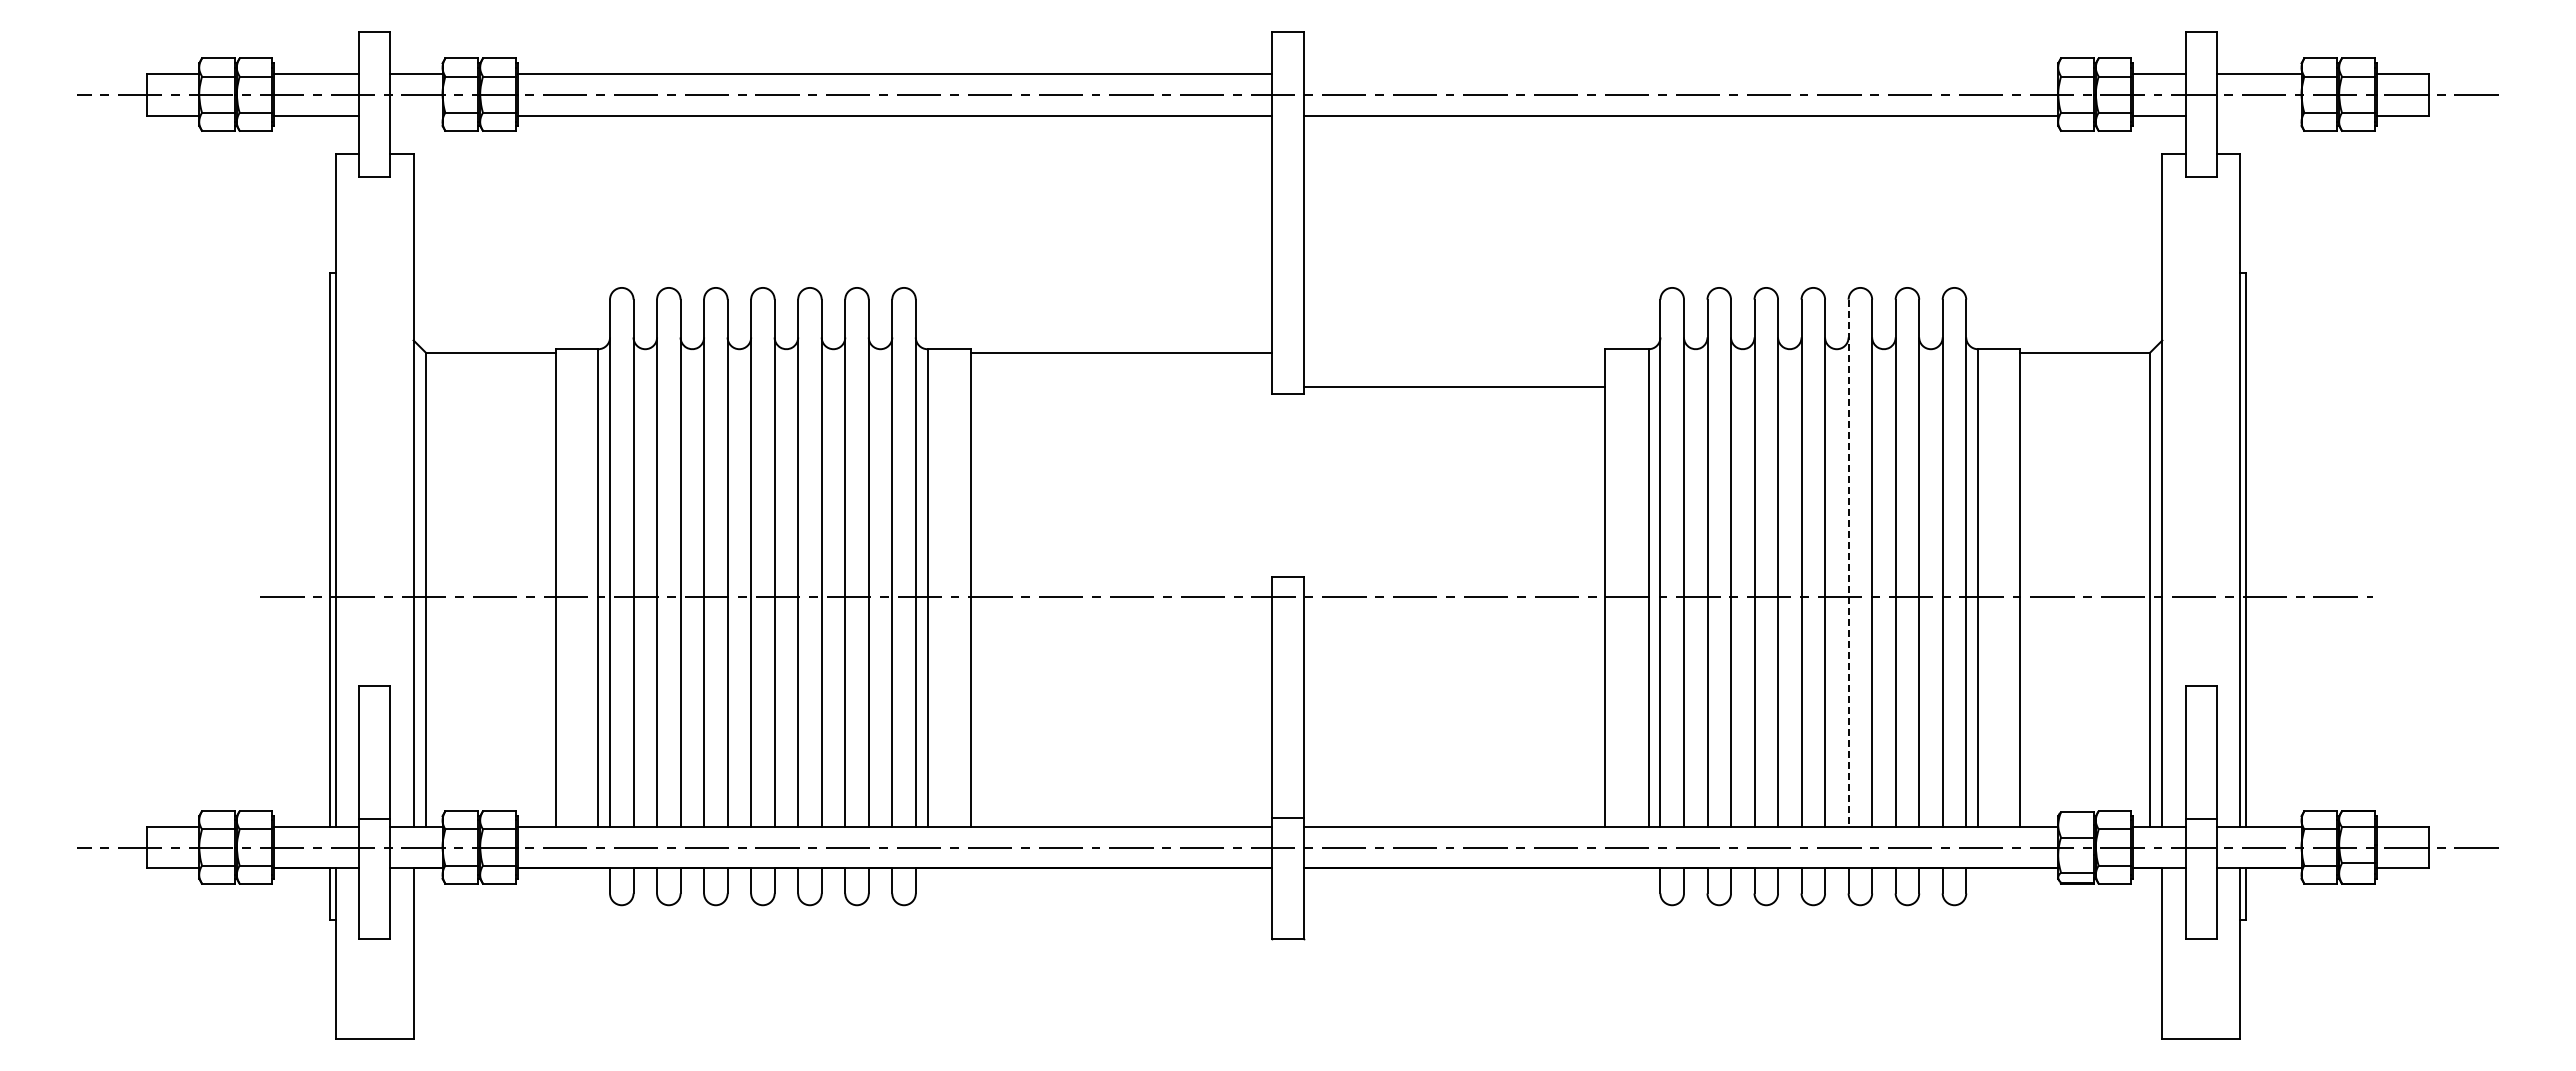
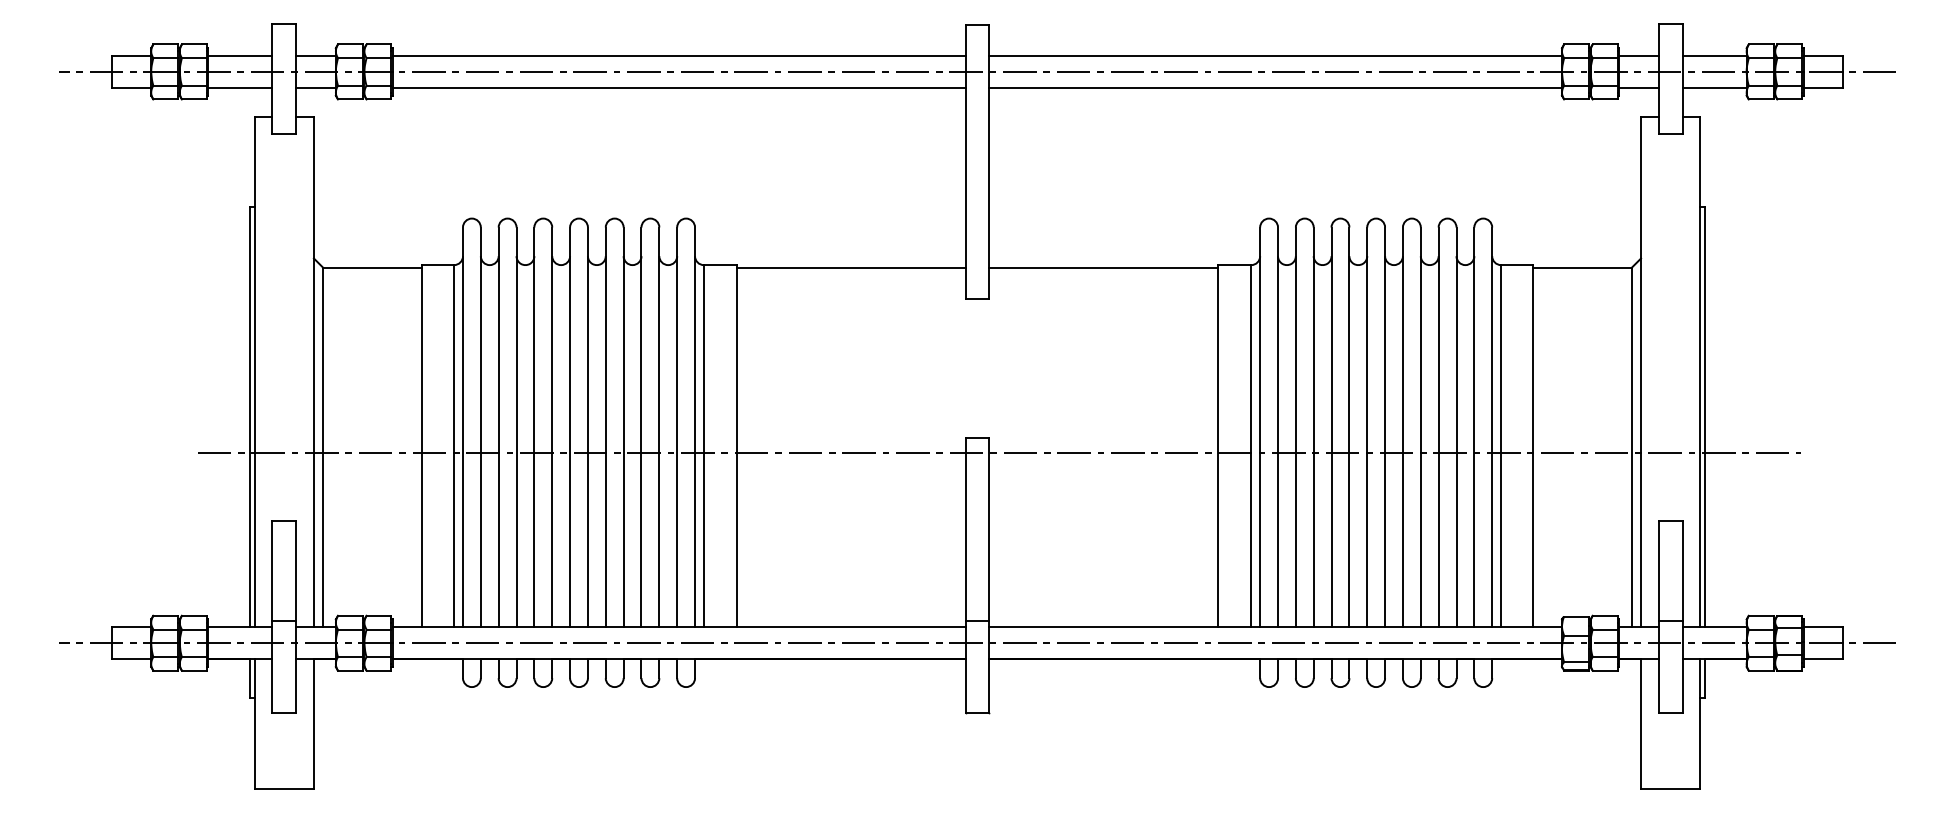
line: (1680, 73) -> (1275, 55), added
line: (416, 115) -> (316, 87), added
line: (2259, 115) -> (1714, 87), added
line: (1454, 386) -> (1103, 267), moved
line: (1848, 563) -> (1402, 427), dashed -> solid

